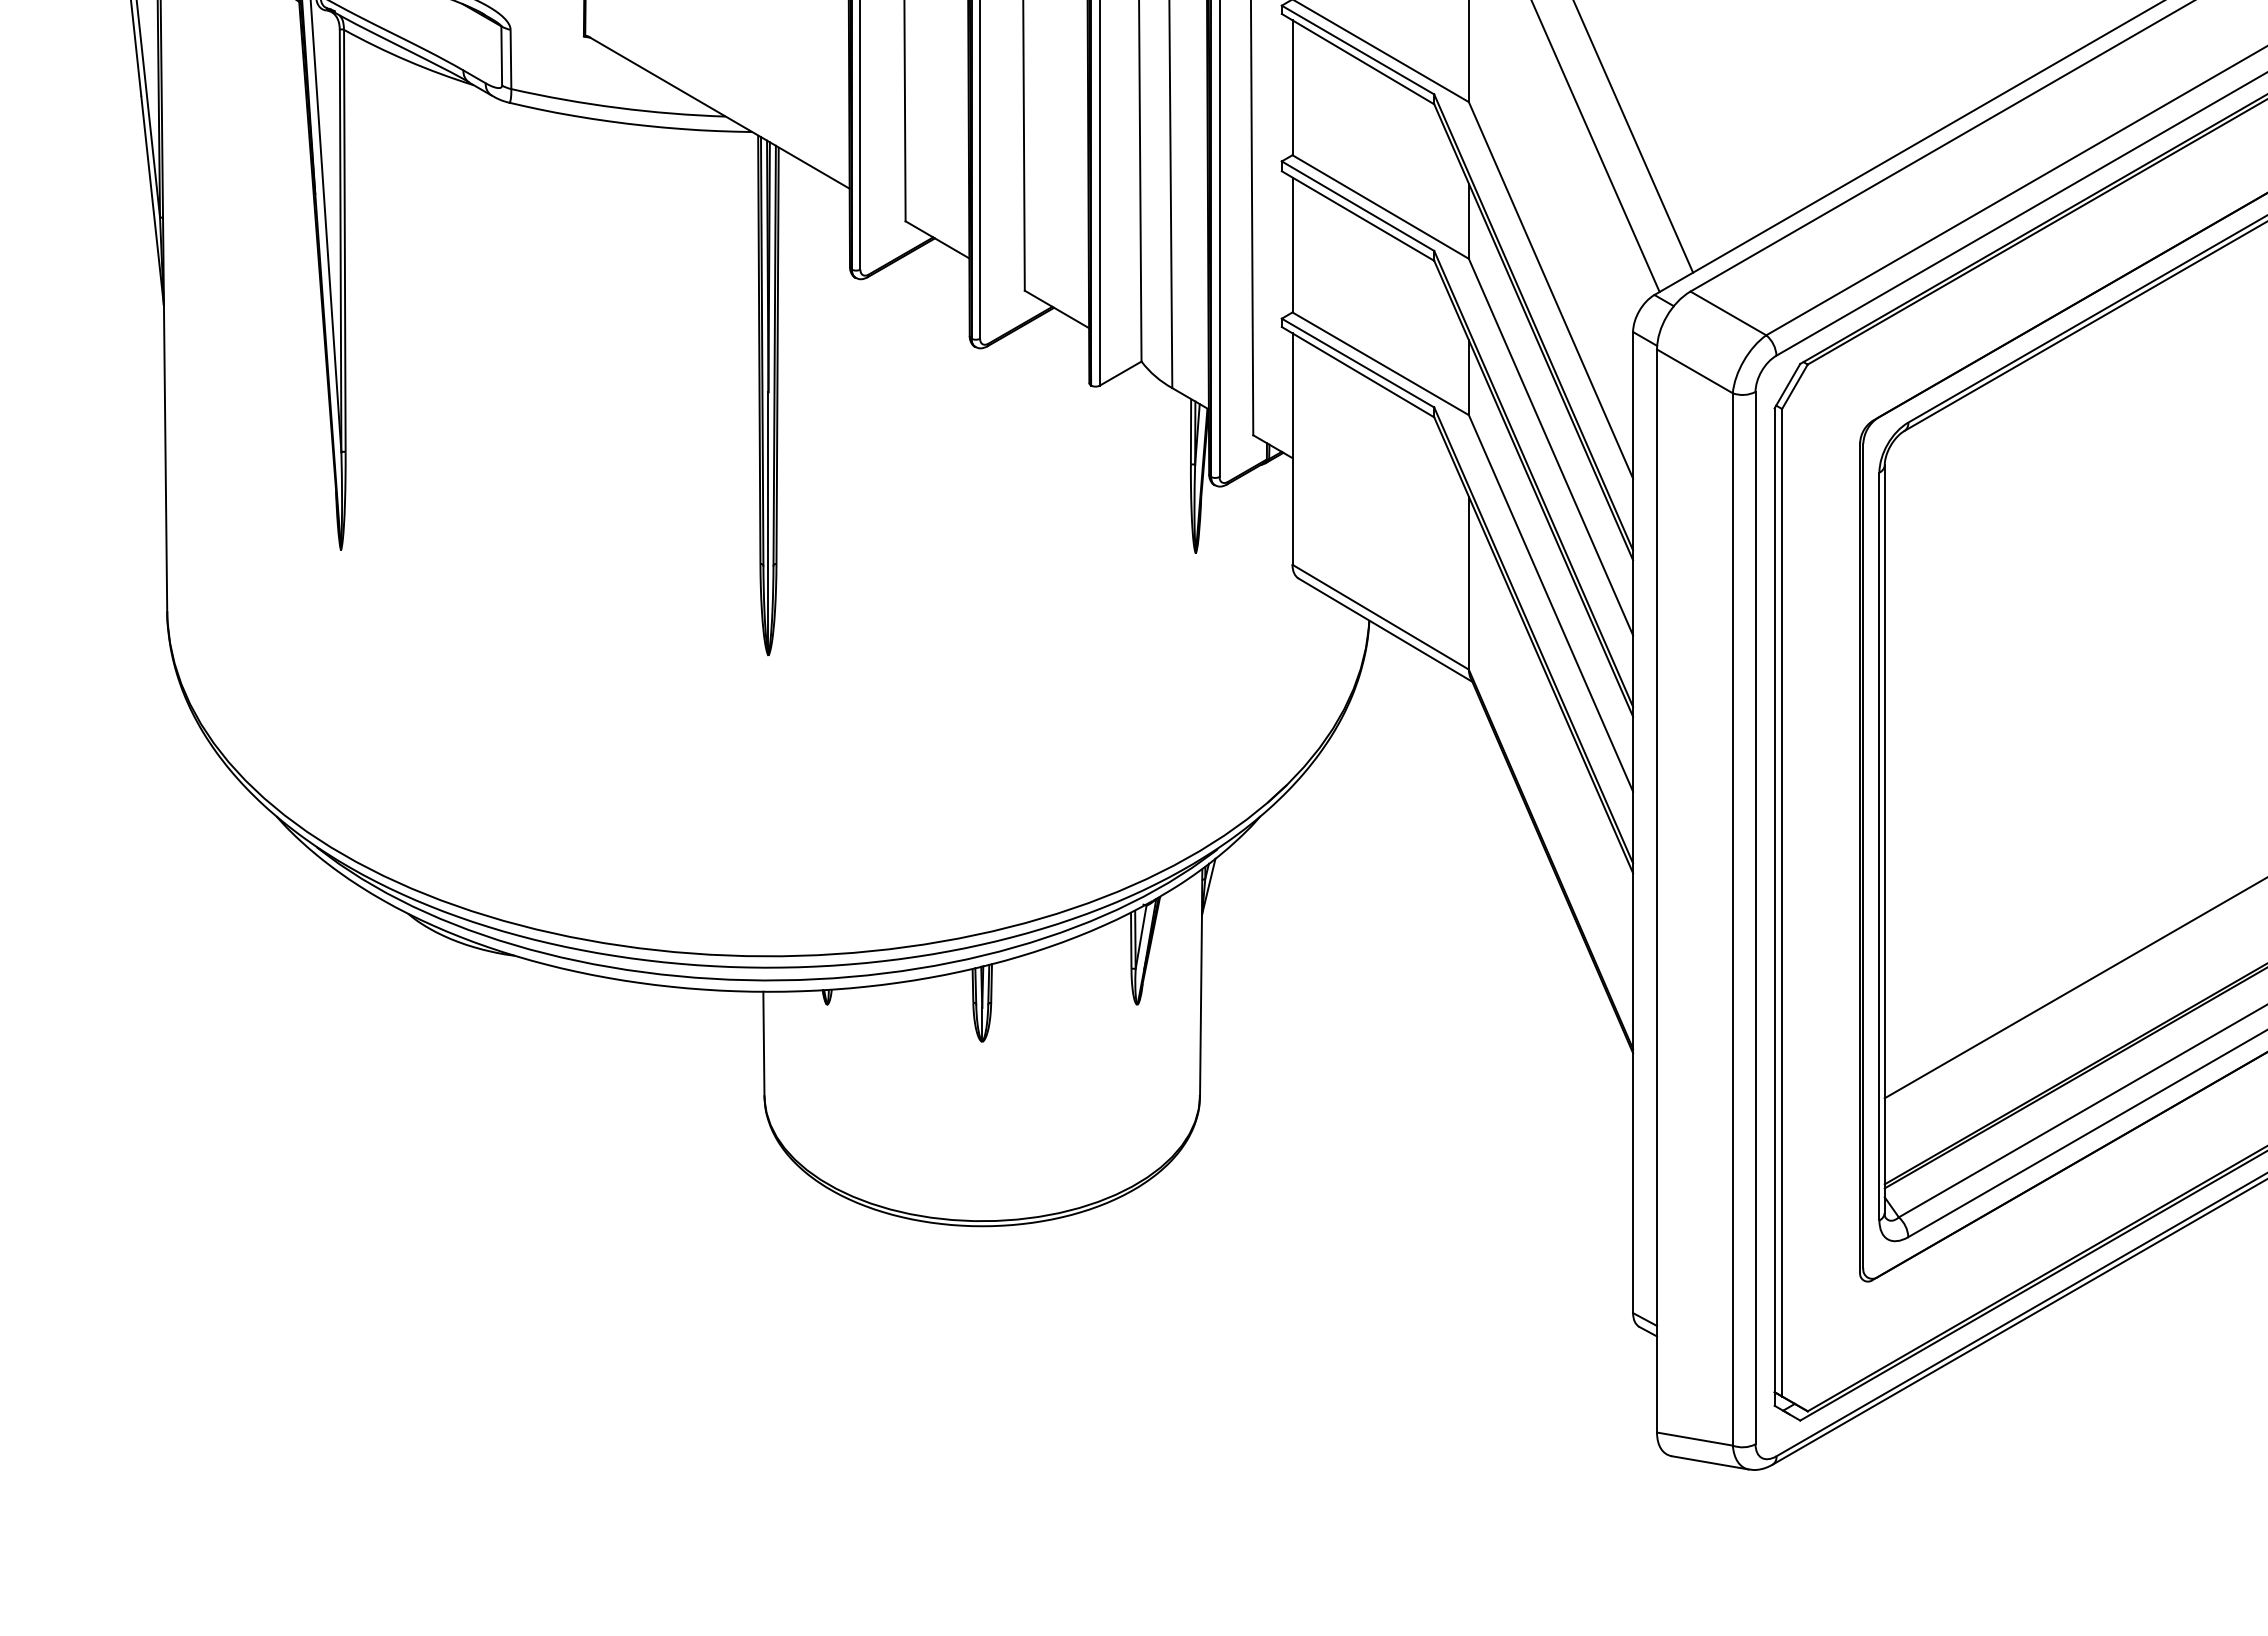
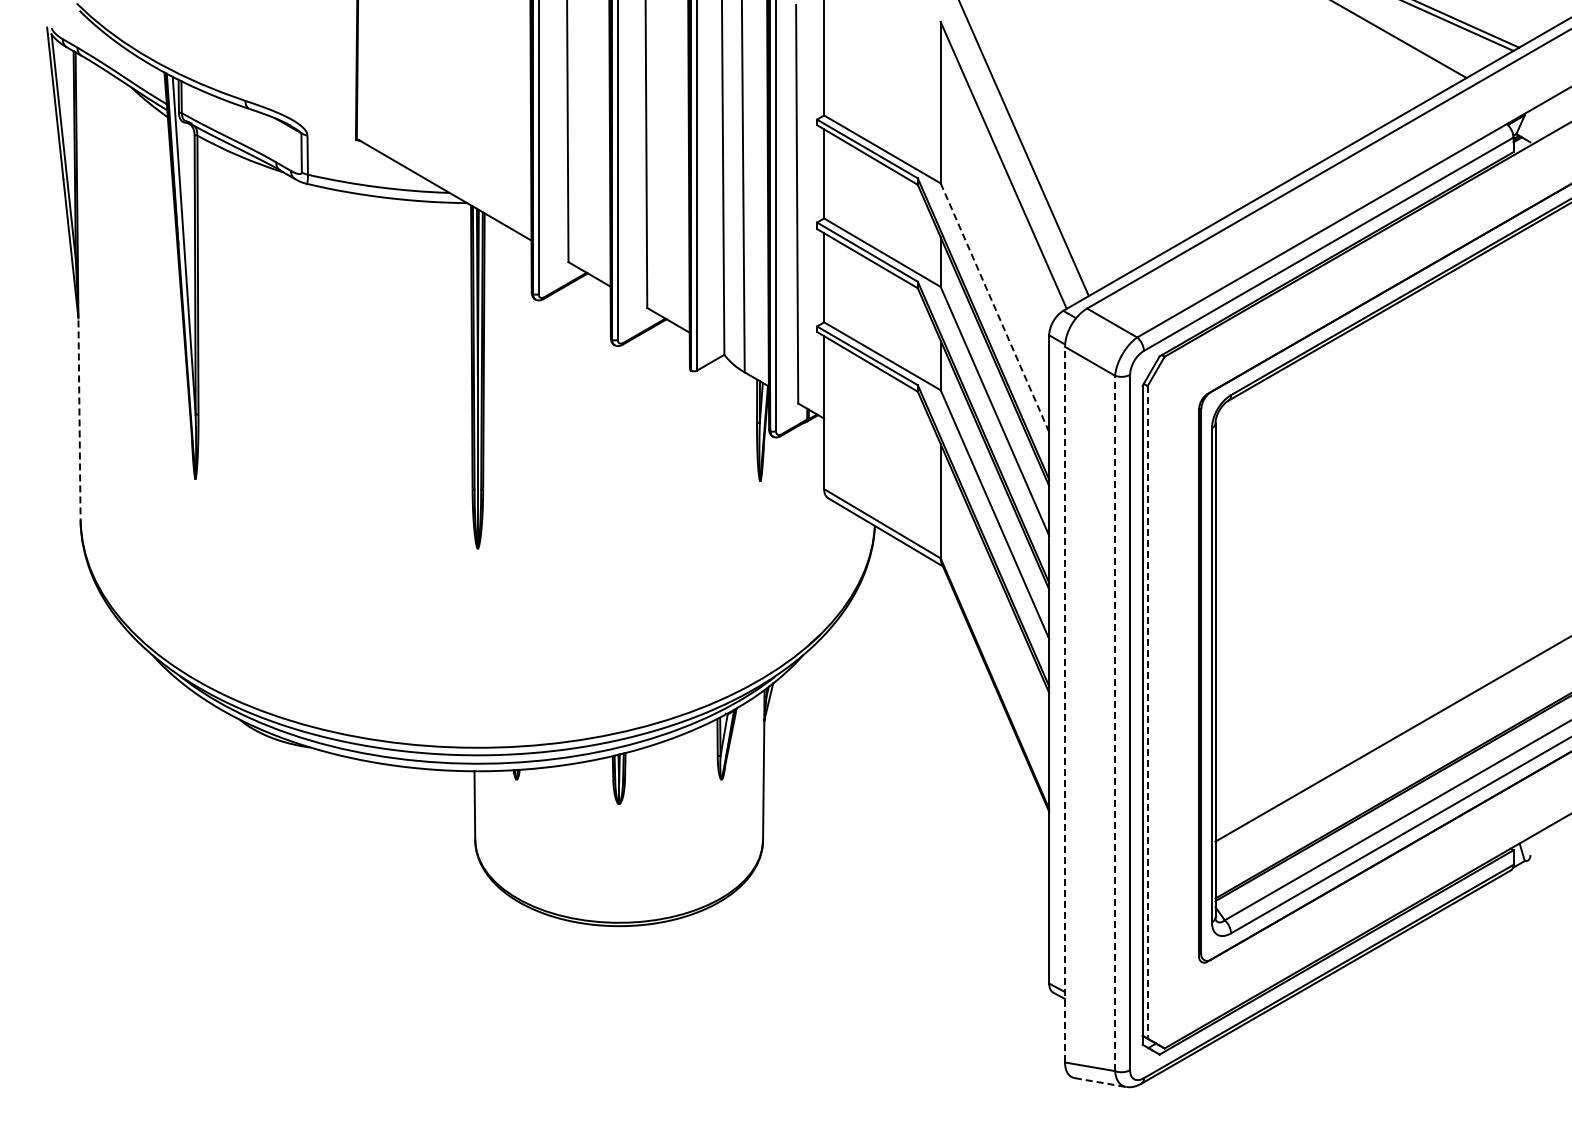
line: (1550, 289) -> (994, 307), solid -> dashed
line: (165, 453) -> (79, 415), solid -> dashed
line: (1657, 890) -> (1065, 704), solid -> dashed
line: (1781, 902) -> (1147, 712), solid -> dashed
line: (1733, 919) -> (1115, 723), solid -> dashed
line: (1710, 1462) -> (1100, 1082), solid -> dashed

